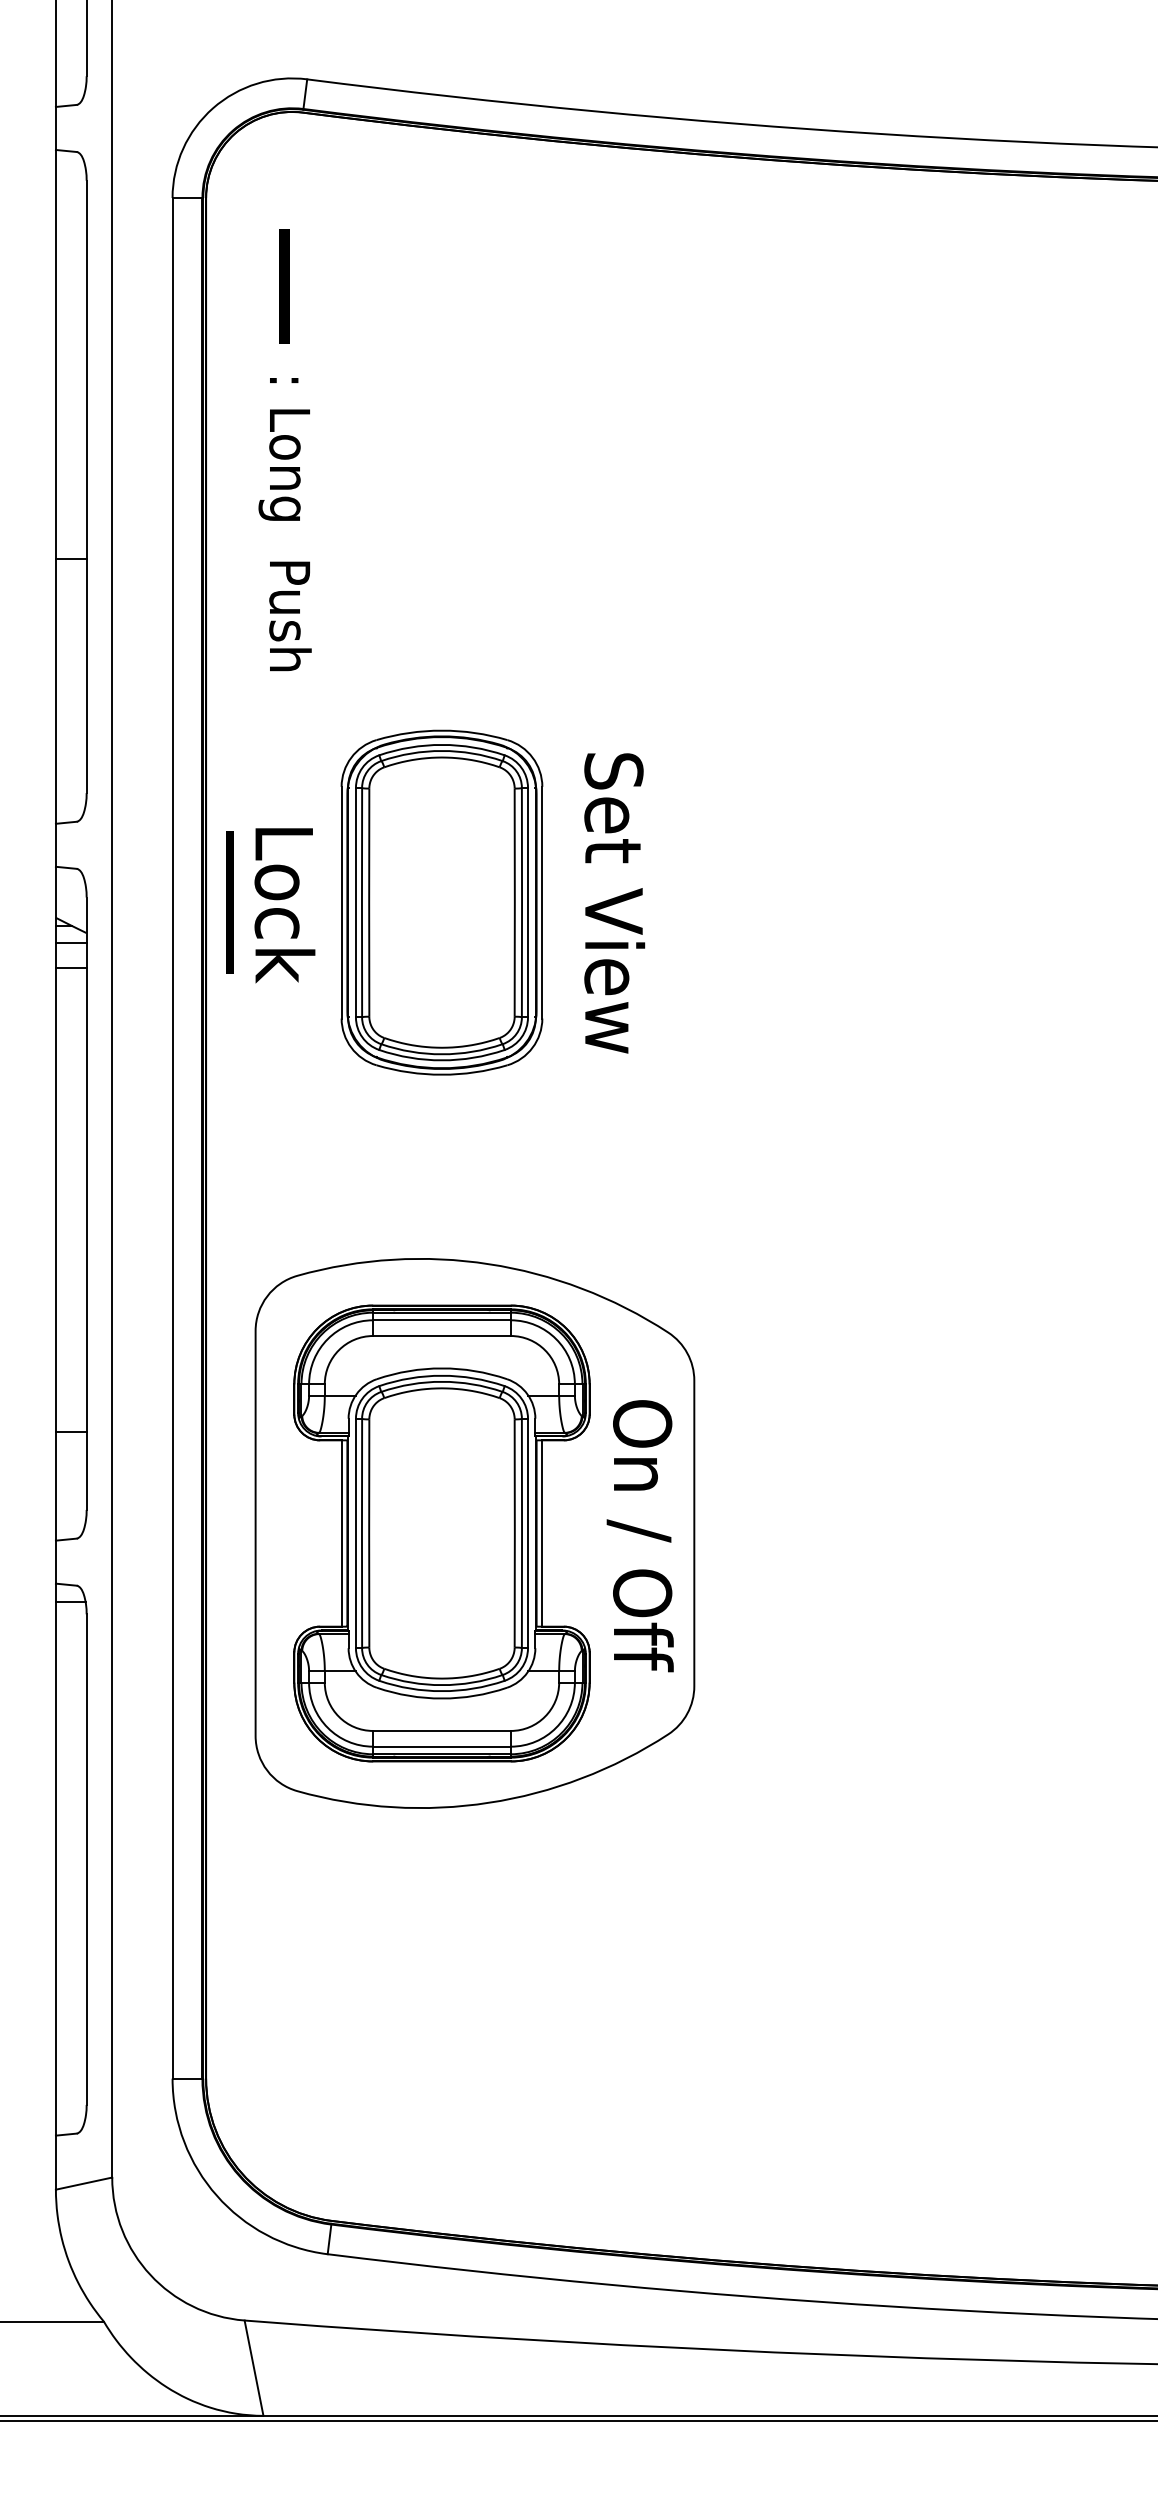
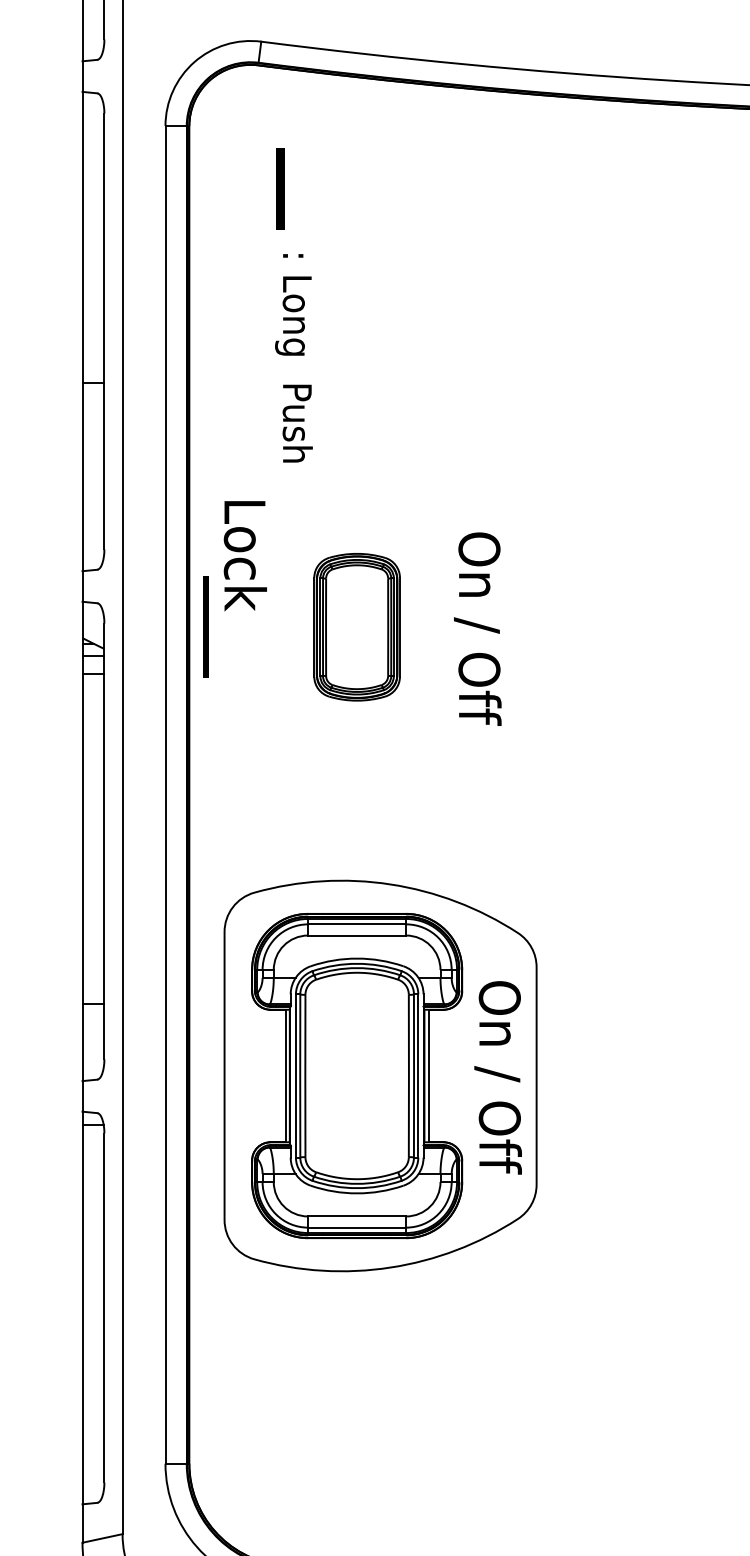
line: (284, 286) -> (280, 189), moved
text: (284, 524) -> (293, 358), moved
part: (441, 902) -> (356, 627), size x0.6
text: (611, 903) -> (477, 627), Set View -> On / Off
text: (284, 905) -> (245, 556), moved

